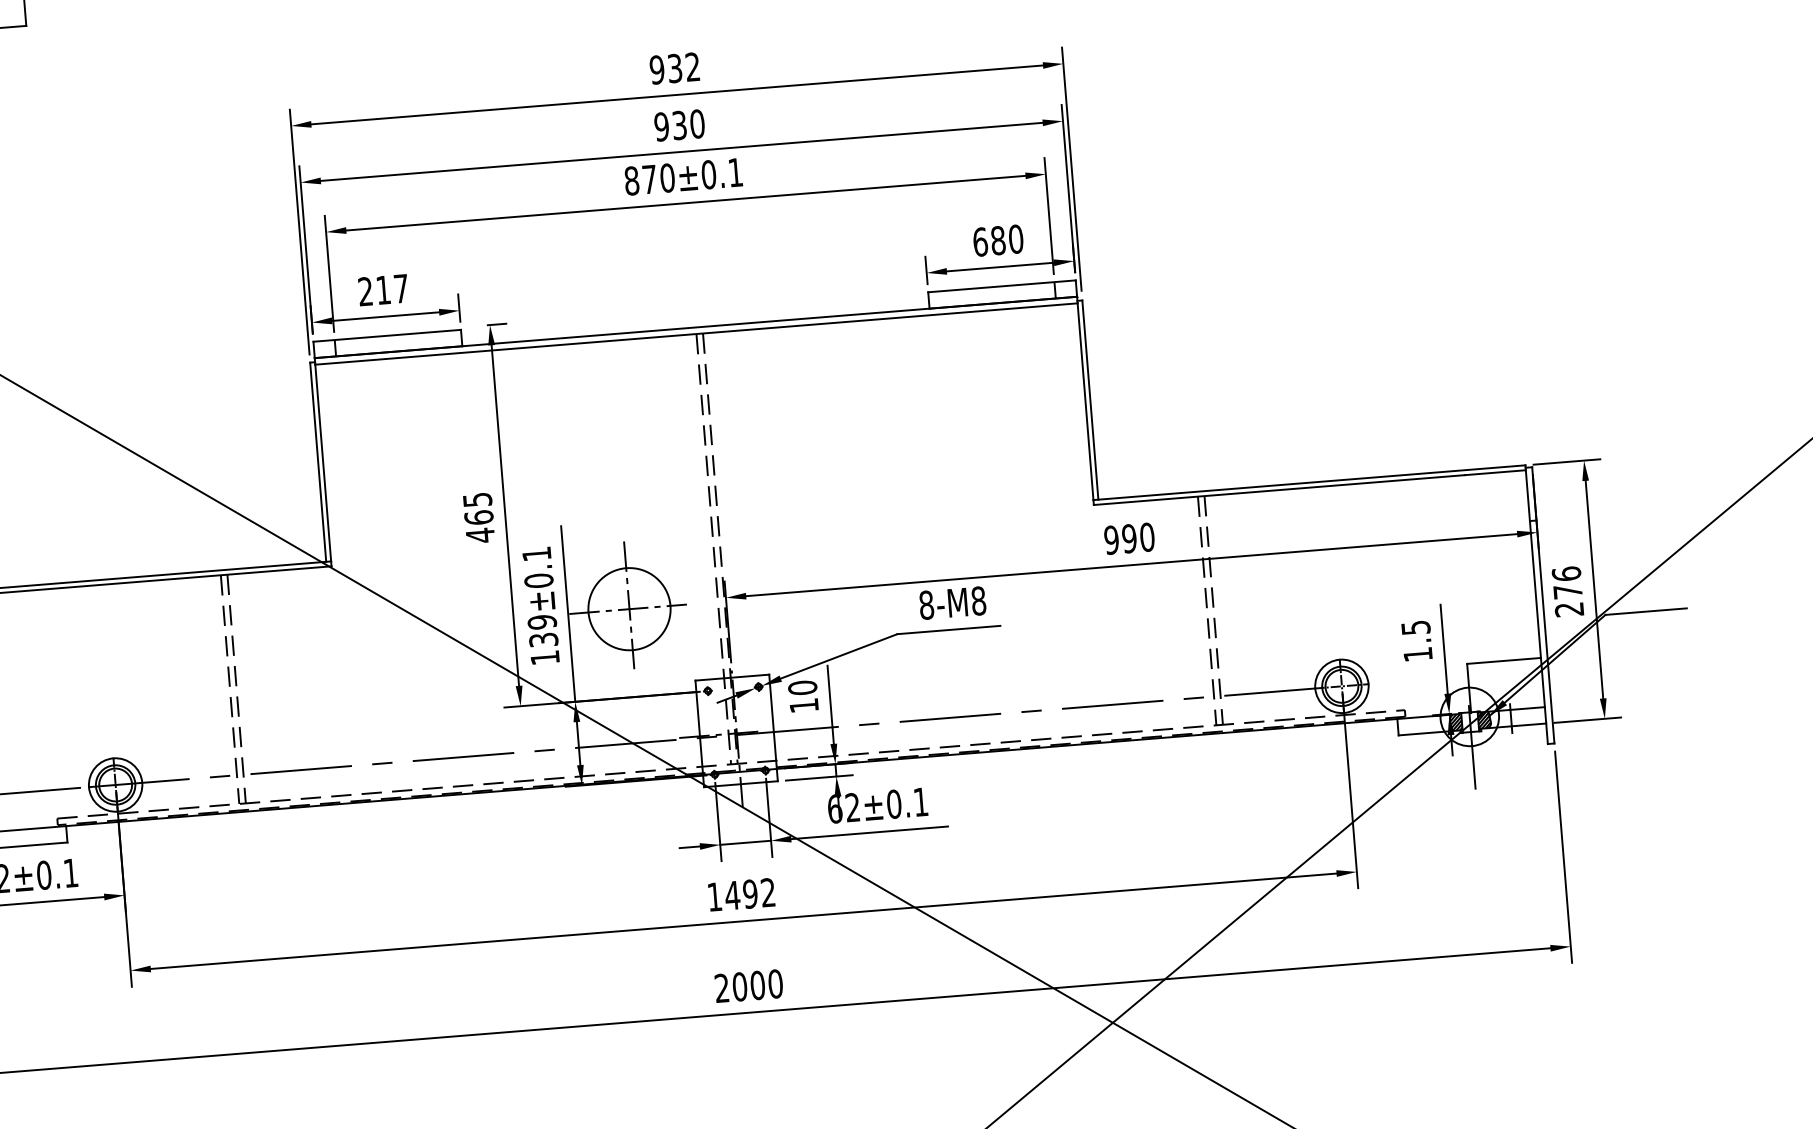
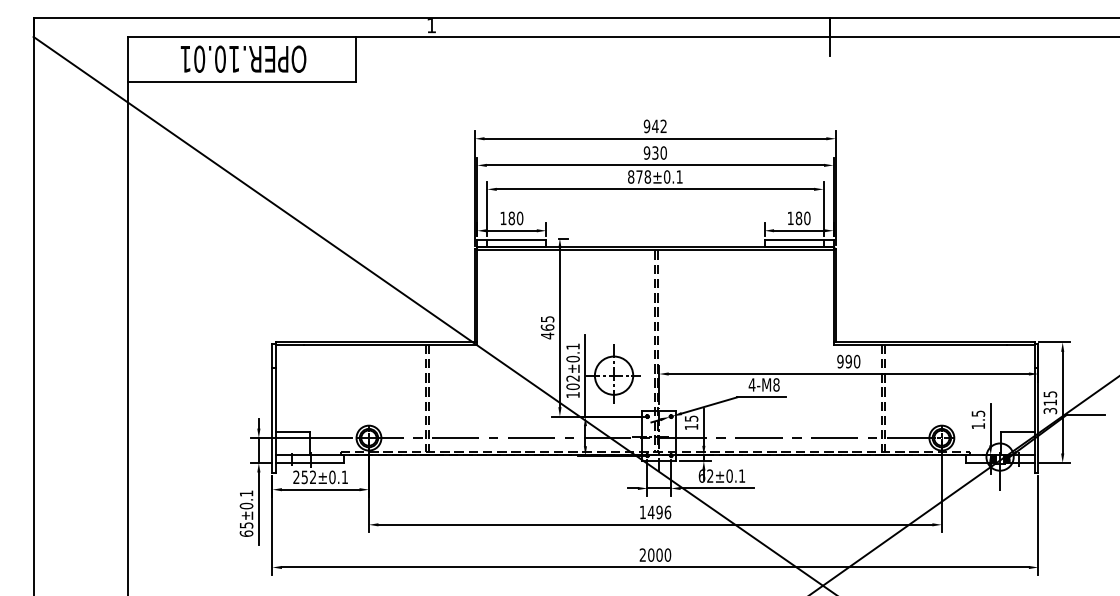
text: (675, 68) -> (655, 126), 932 -> 942
text: (666, 177) -> (647, 176), 870 -> 878
text: (980, 242) -> (790, 218), 680 -> 180
text: (382, 290) -> (511, 218), 217 -> 180
text: (1568, 591) -> (1050, 402), 276 -> 315
text: (925, 604) -> (751, 384), 8-M8 -> 4-M8
text: (541, 630) -> (572, 382), 139 -> 102
text: (802, 687) -> (691, 418), 10 -> 15
text: (767, 892) -> (667, 512), 1492 -> 1496

